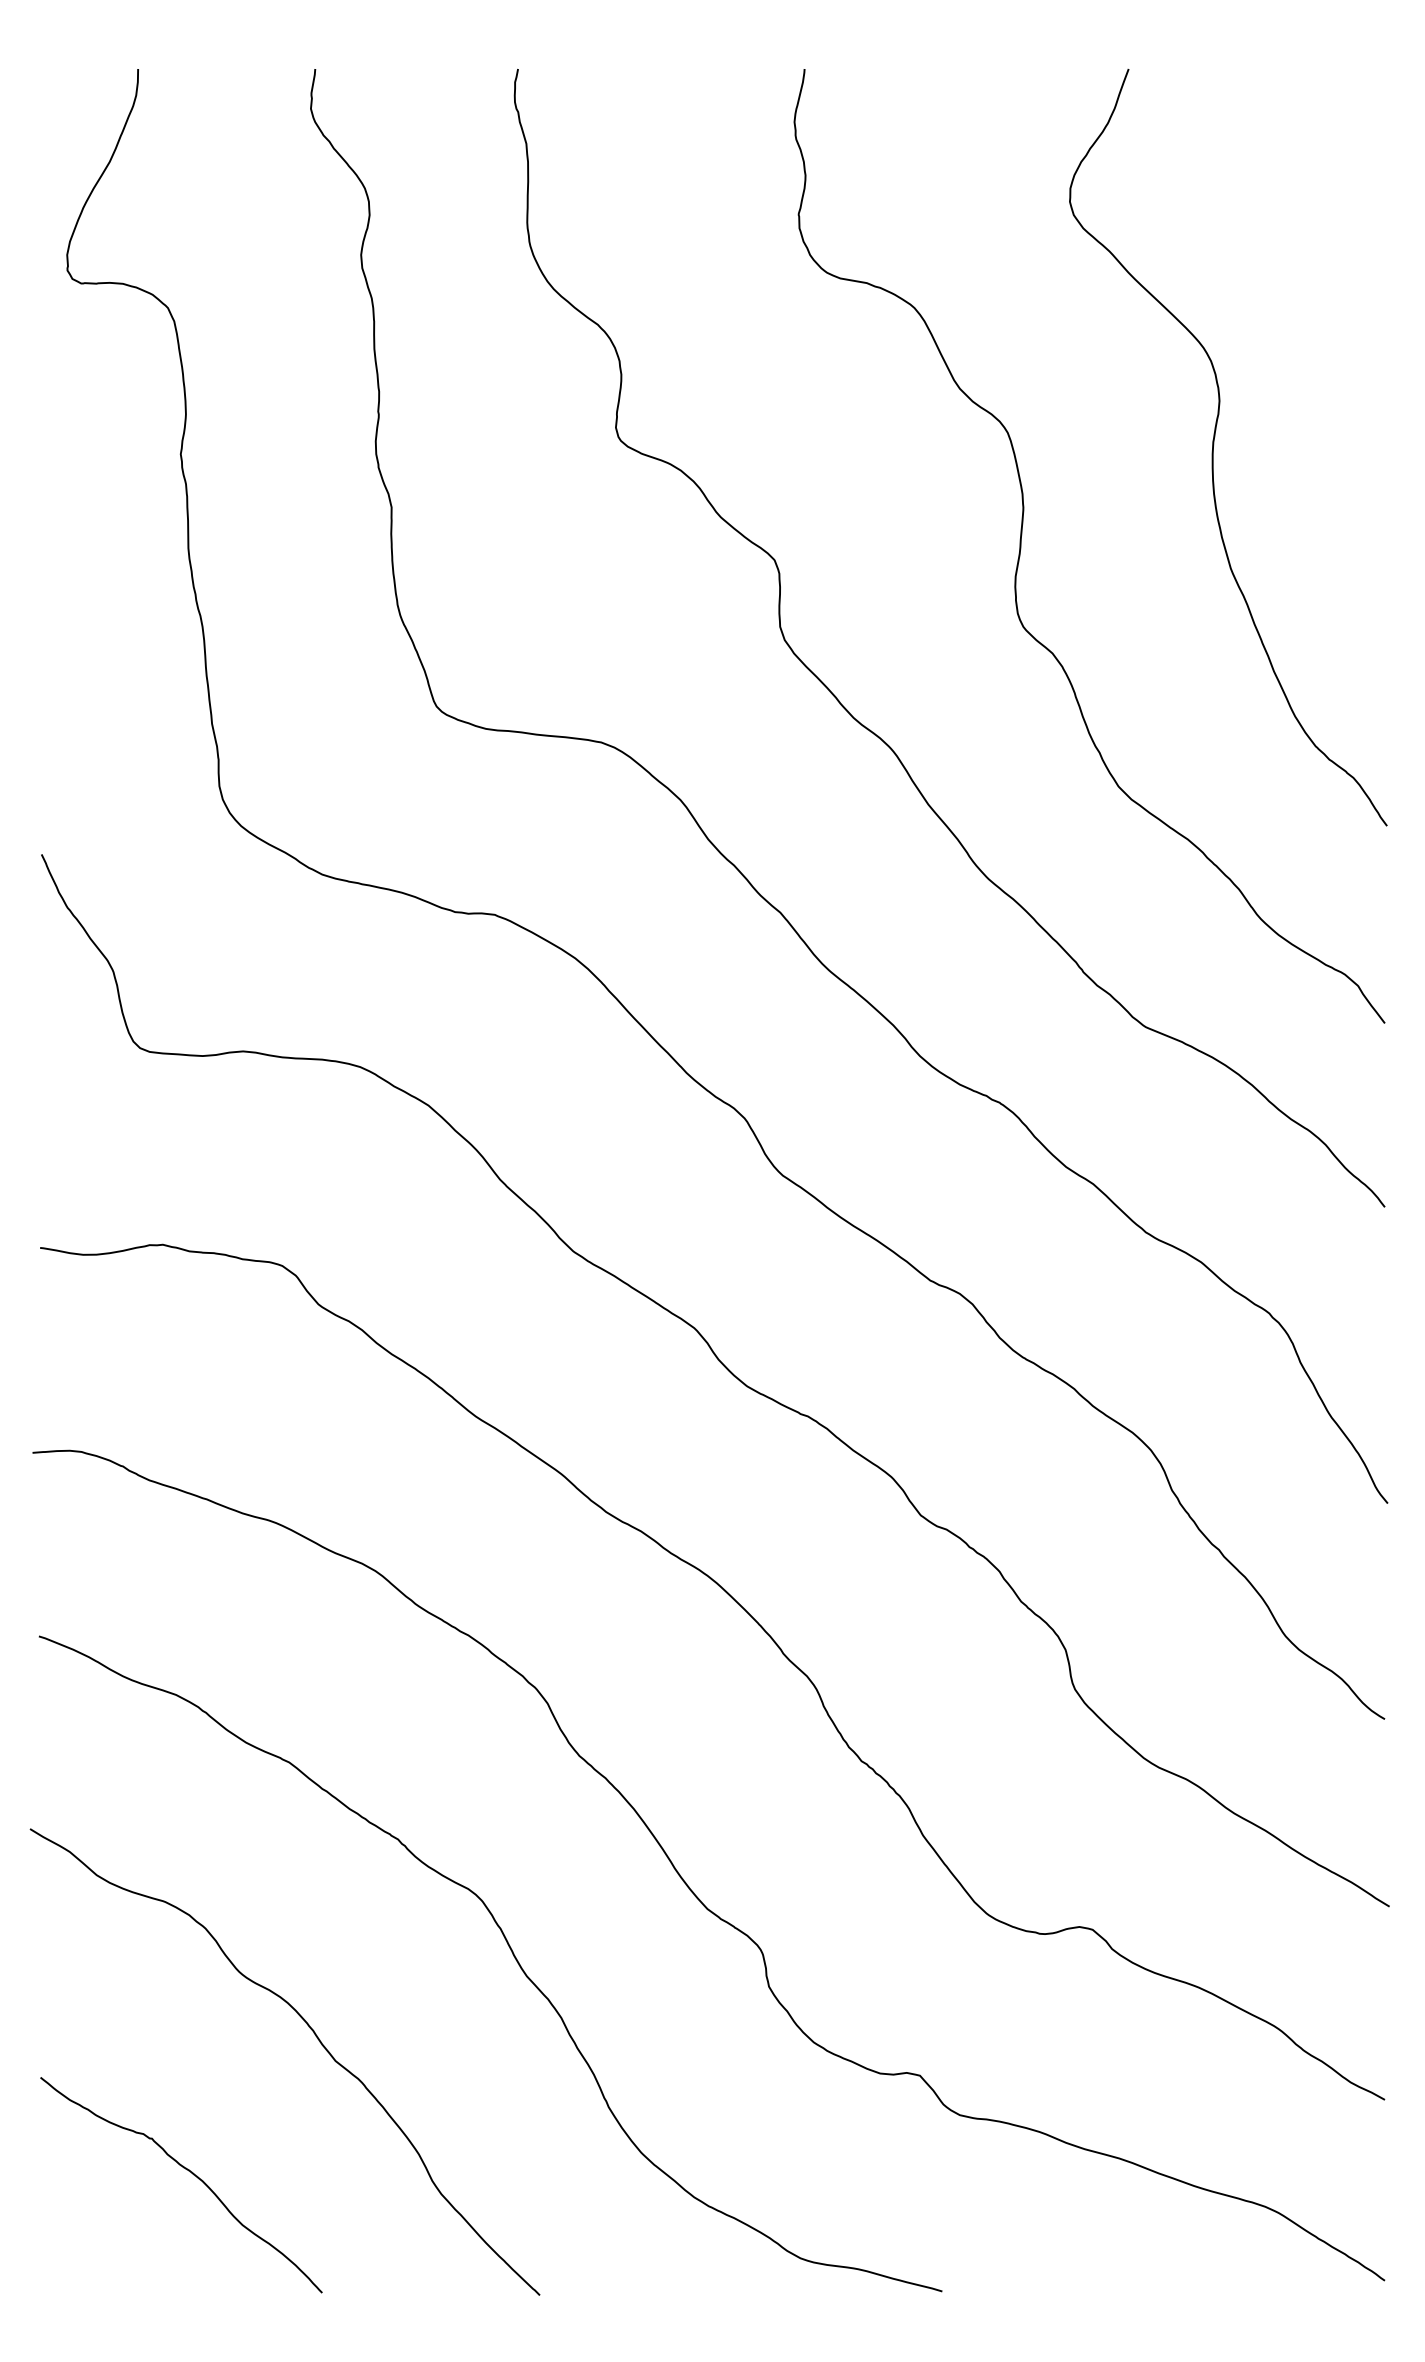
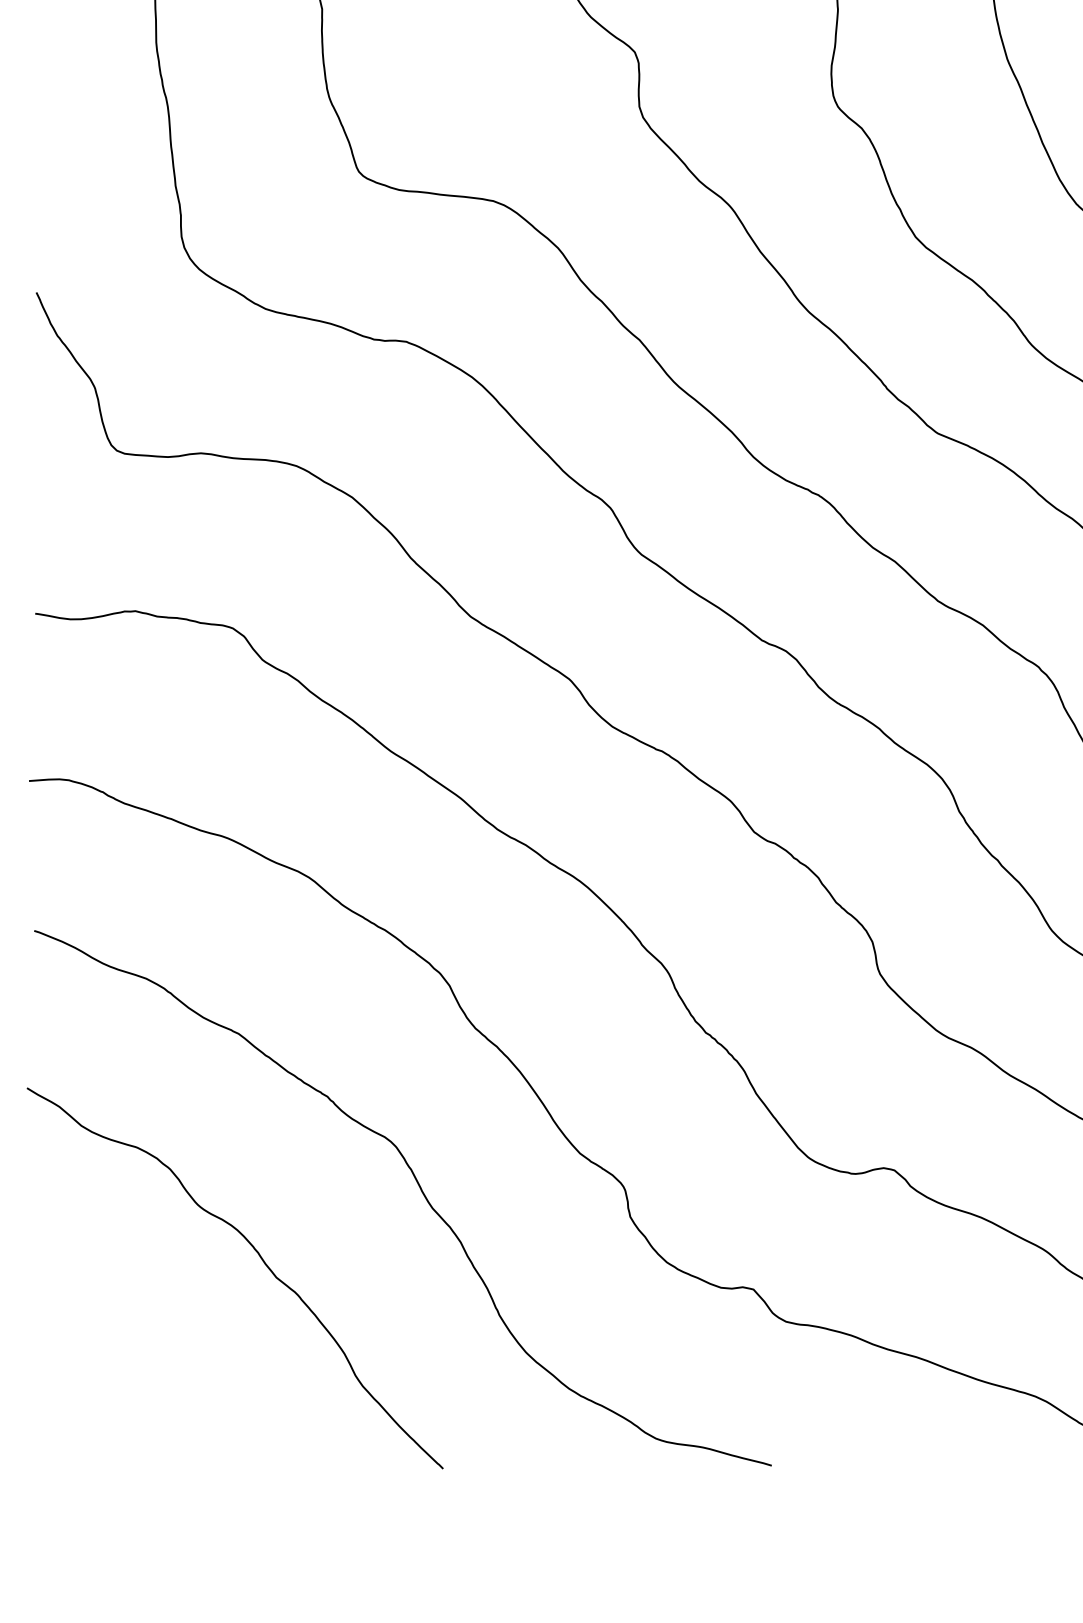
curve: (192, 2174) -> (159, 1370), removed

